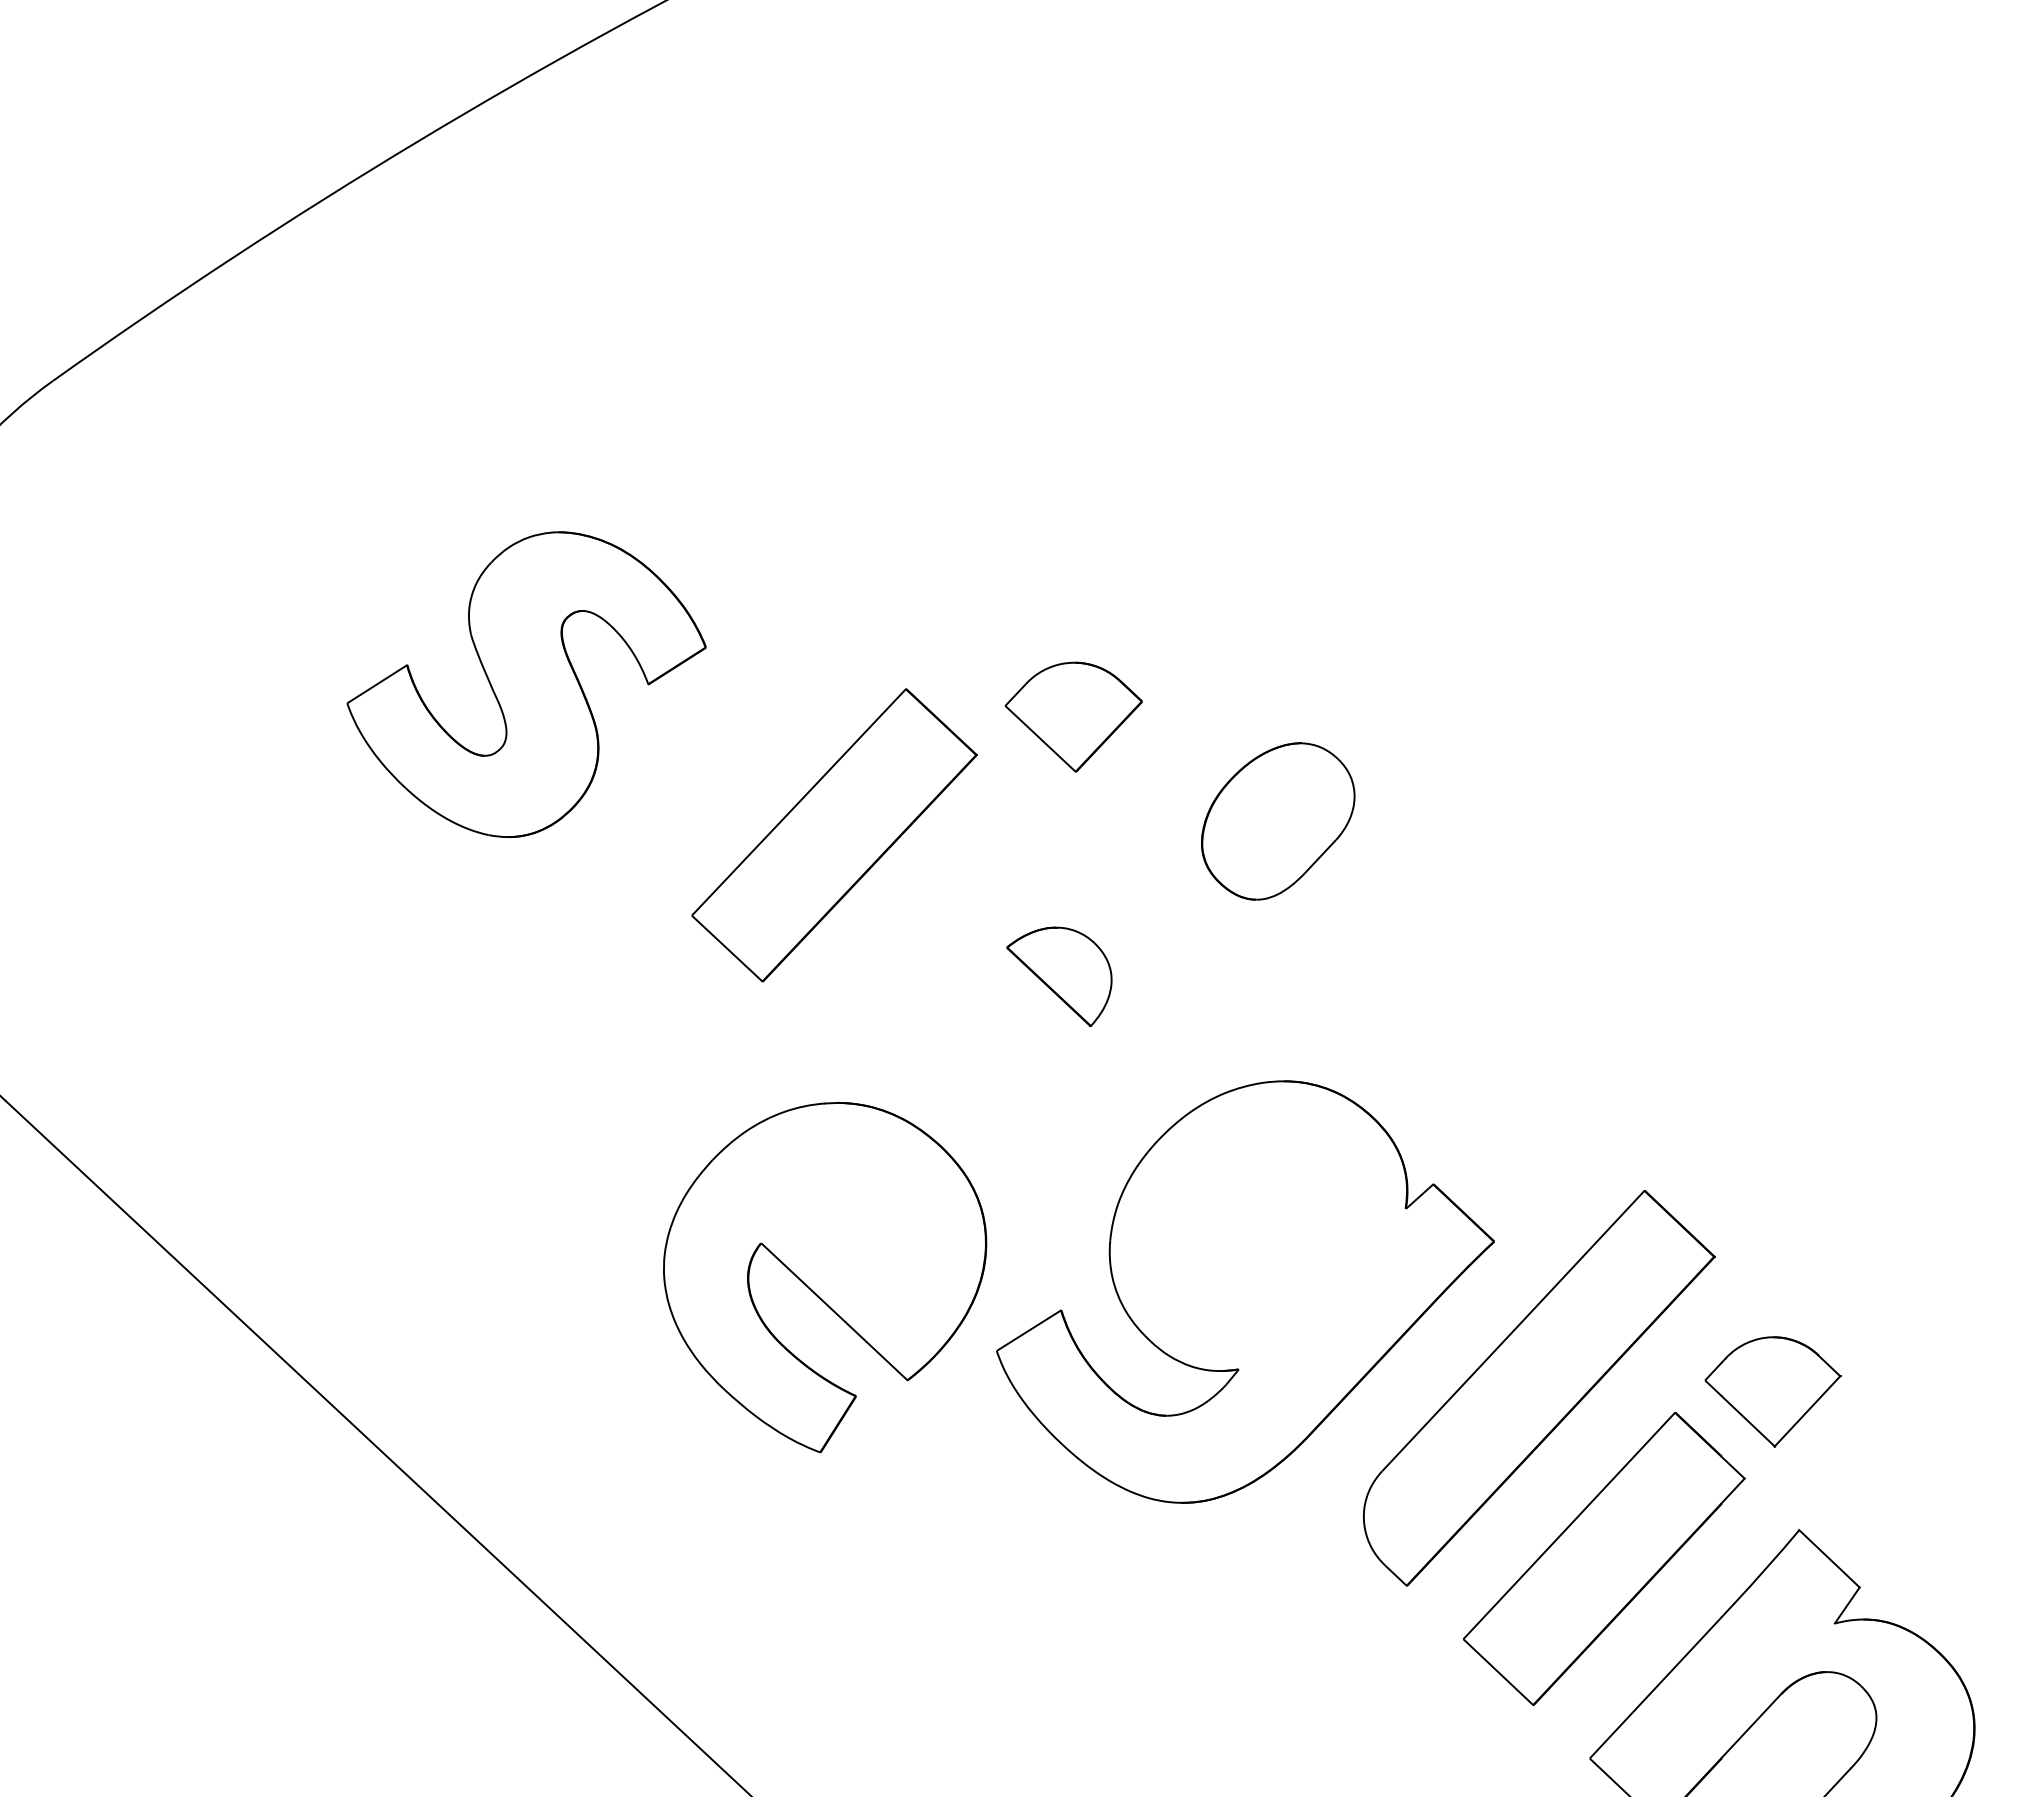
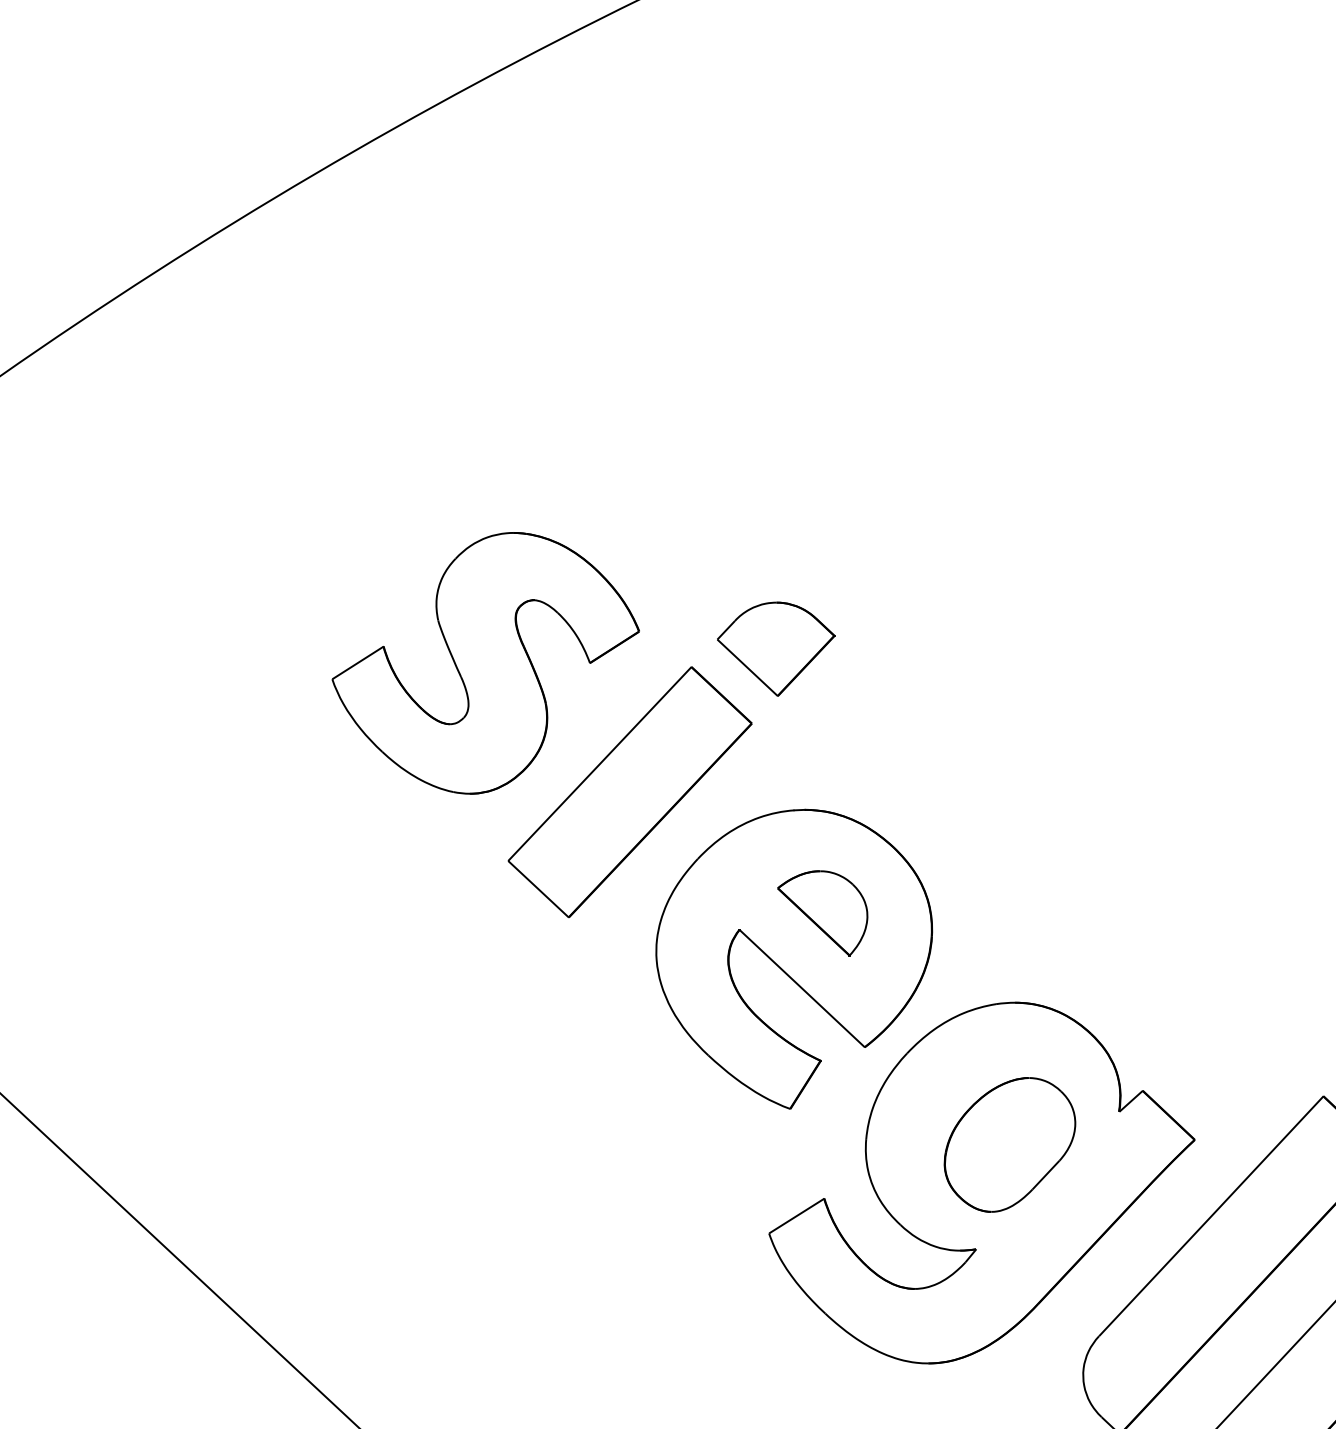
part: (526, 684) -> (485, 663), moved
part: (1073, 716) -> (775, 648), moved
part: (1278, 821) -> (1010, 1144), moved
part: (825, 1277) -> (794, 959), moved

